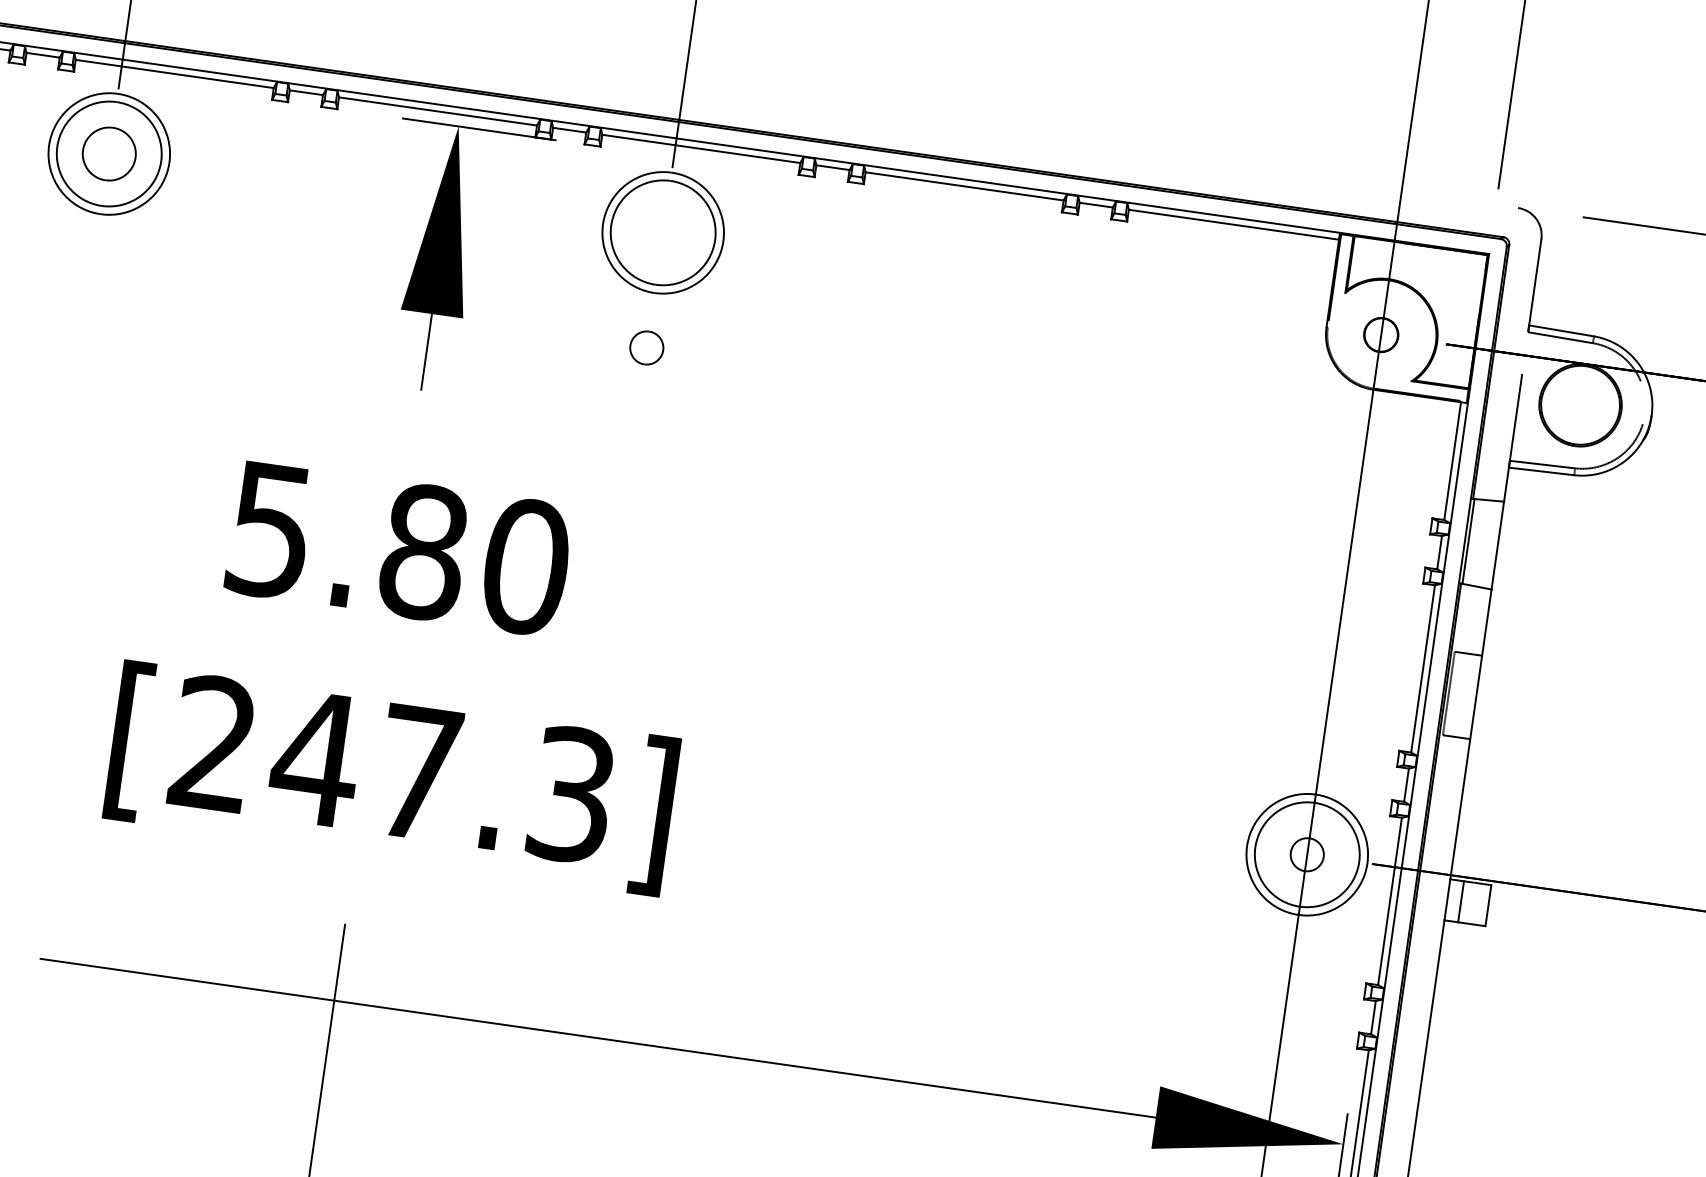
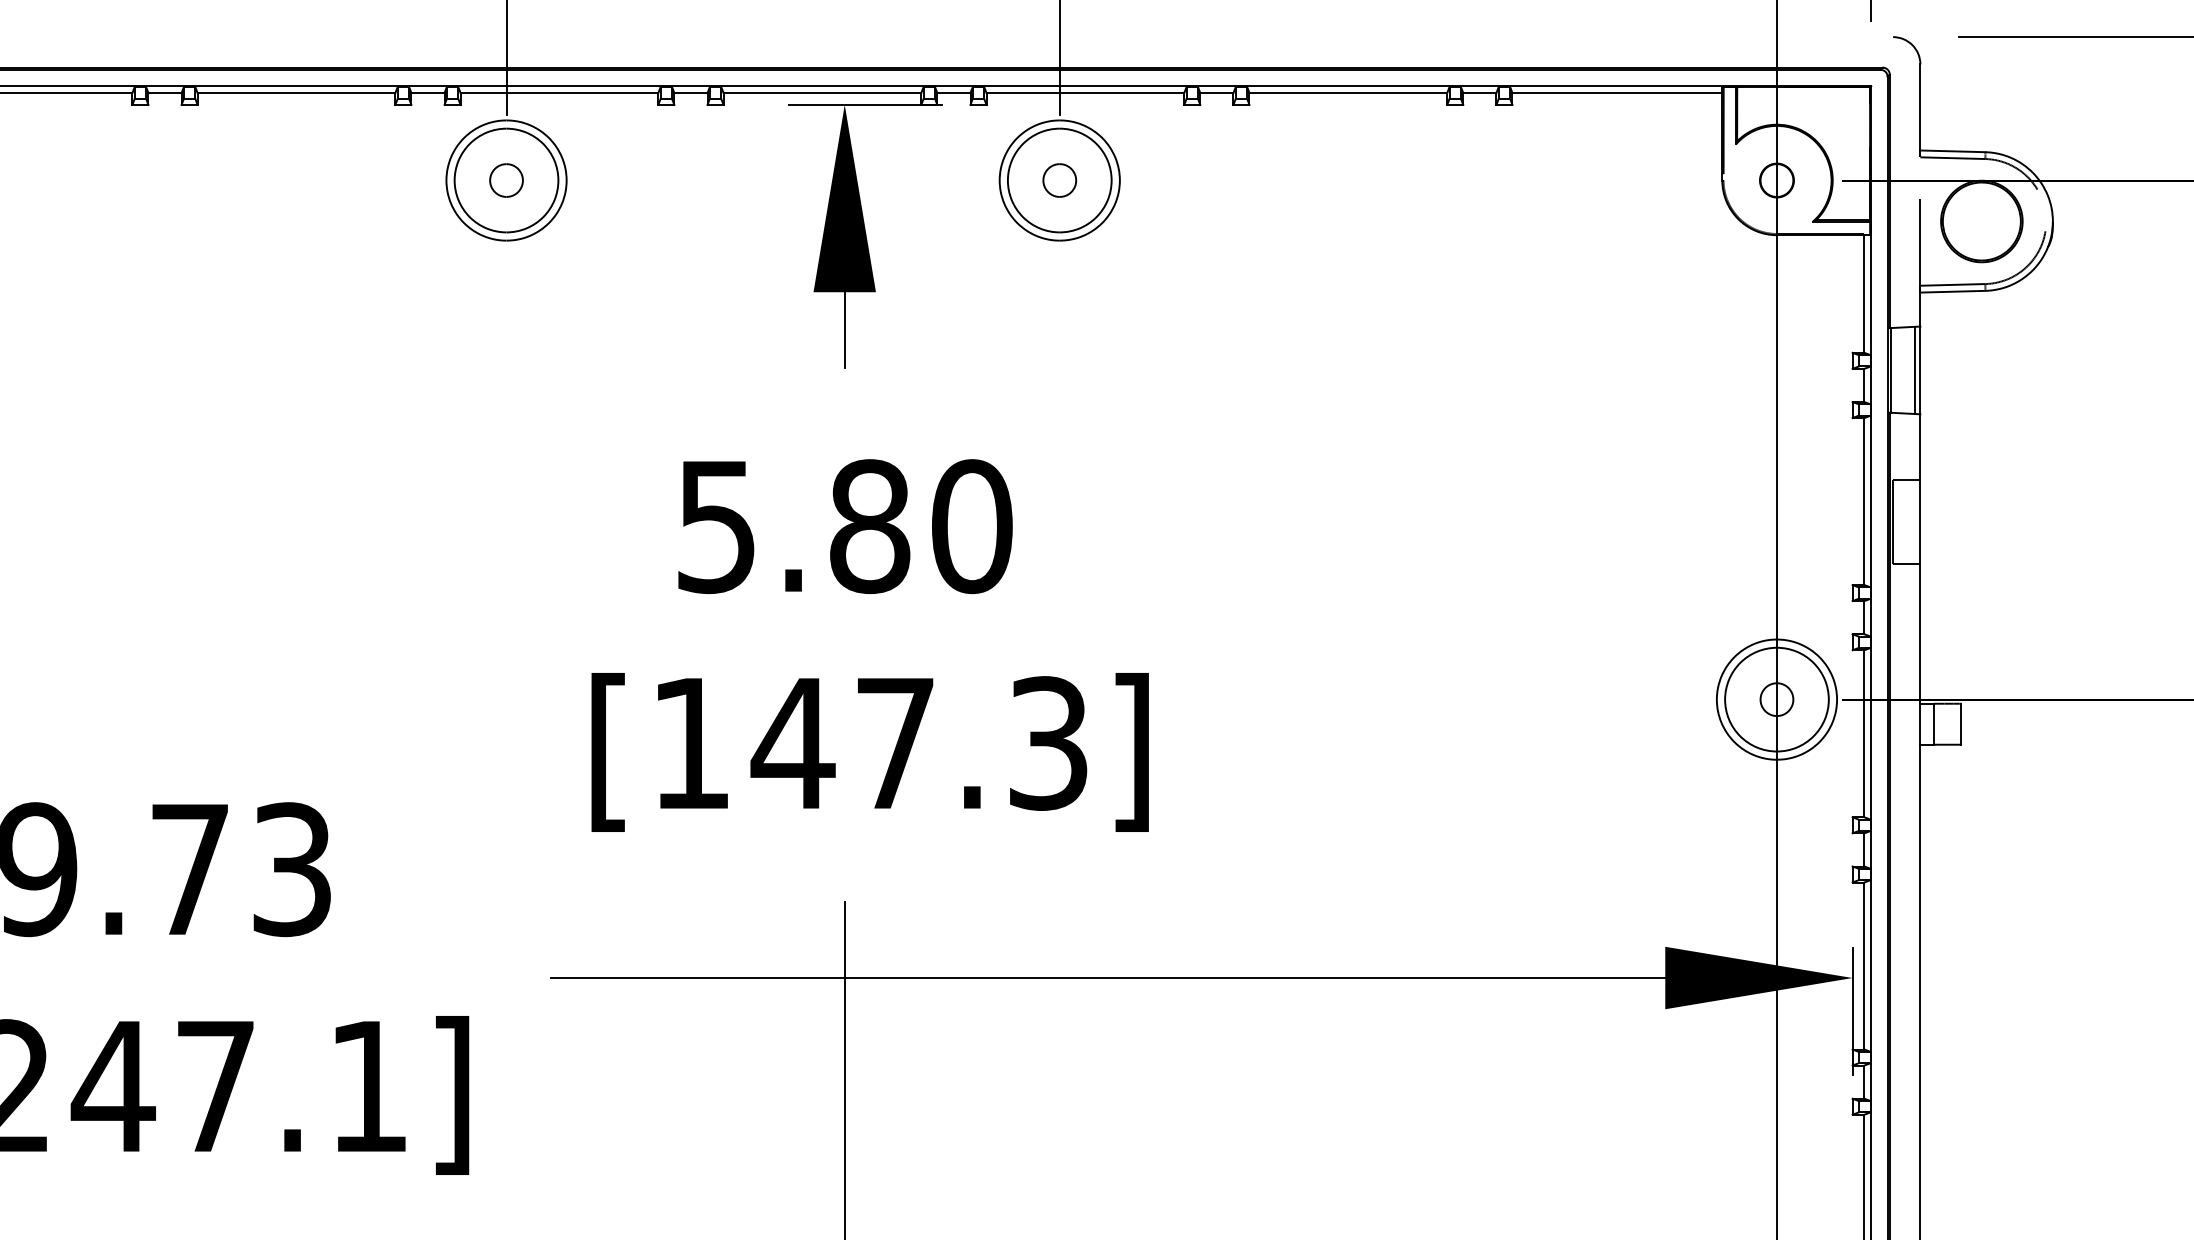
part: (109, 153) -> (506, 180), size x0.62
part: (646, 347) -> (1059, 180), moved
line: (1491, 544) -> (1914, 370), added
text: (212, 742) -> (689, 742), [247.3] -> [147.3]

